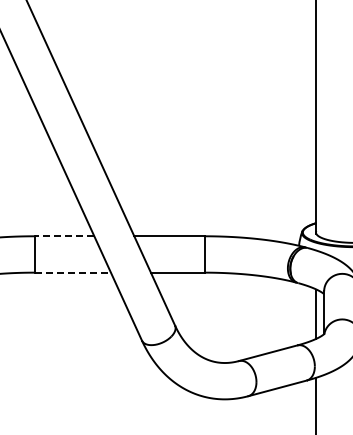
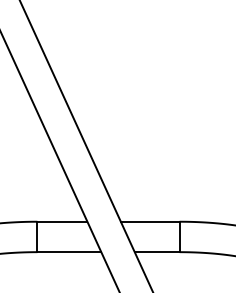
line: (64, 236) -> (62, 221), dashed -> solid
line: (73, 272) -> (69, 252), dashed -> solid

